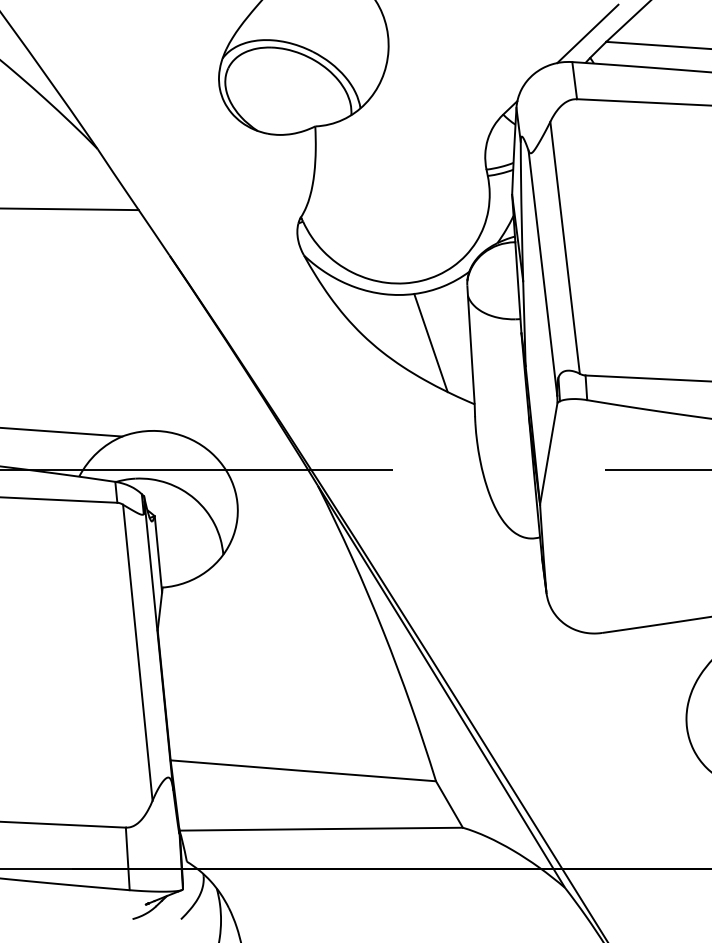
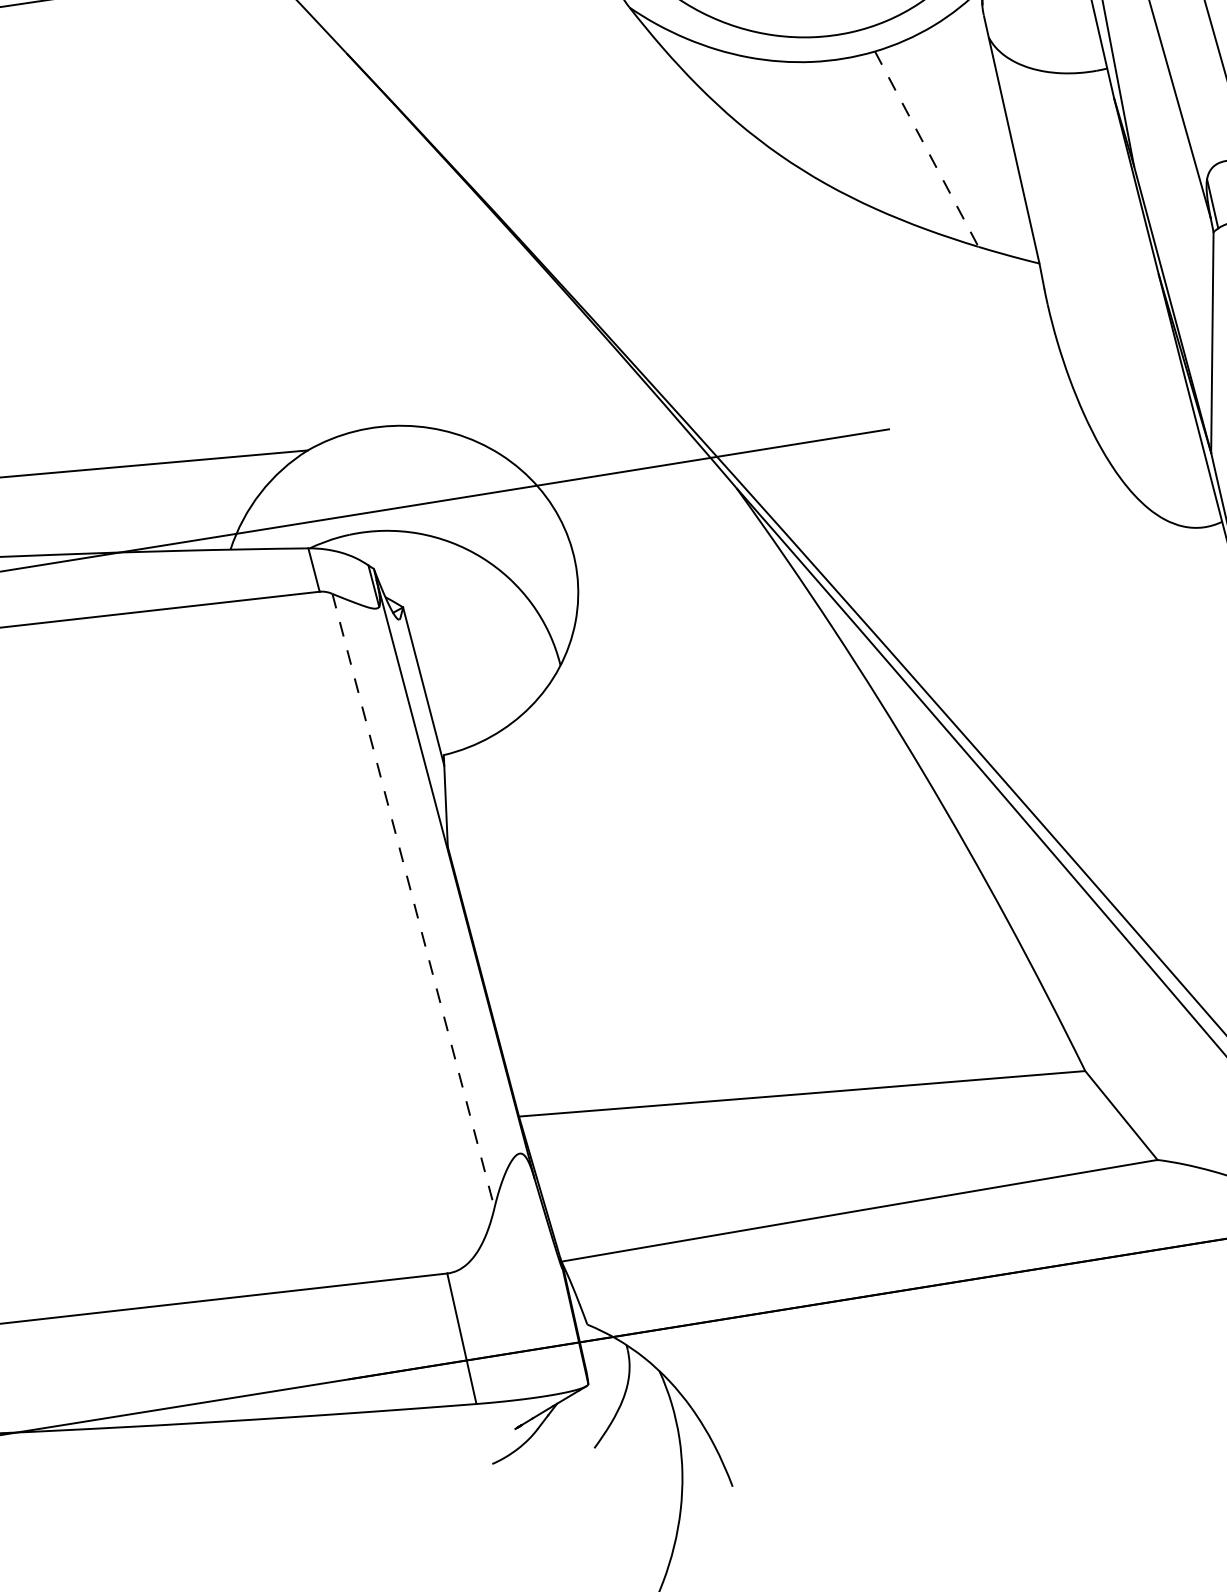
line: (431, 343) -> (927, 150), solid -> dashed
line: (137, 652) -> (412, 900), solid -> dashed

